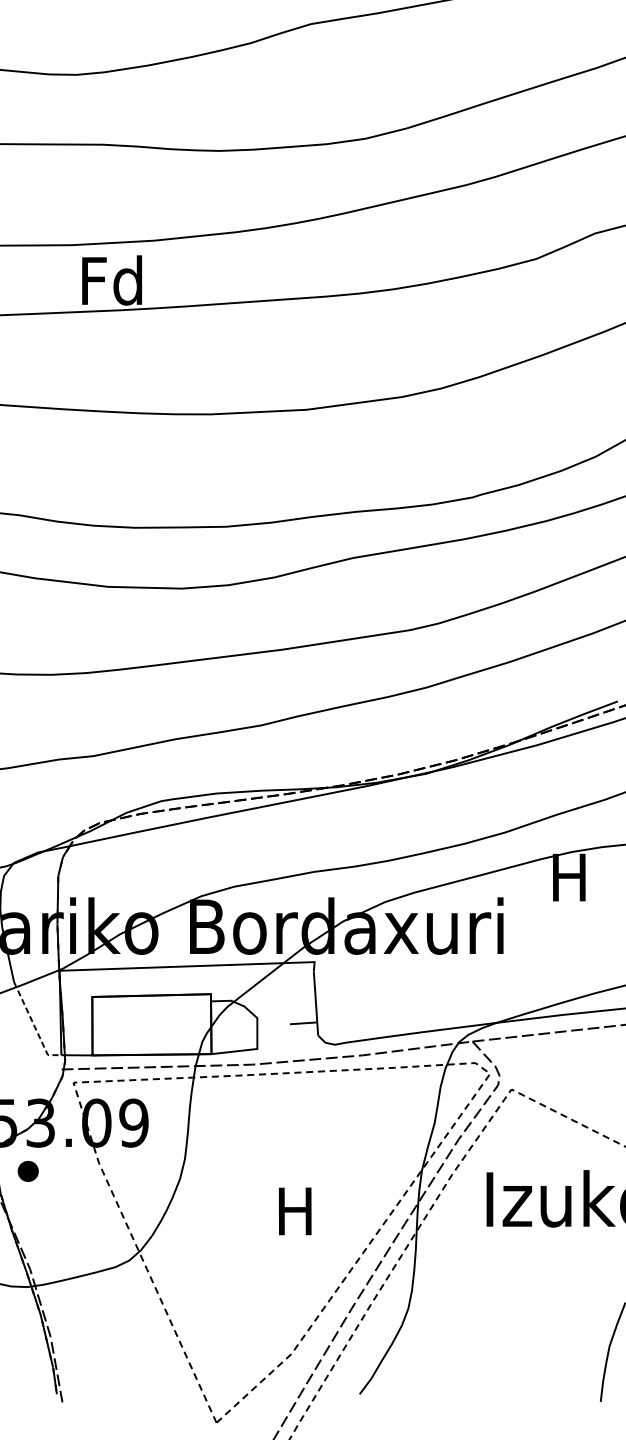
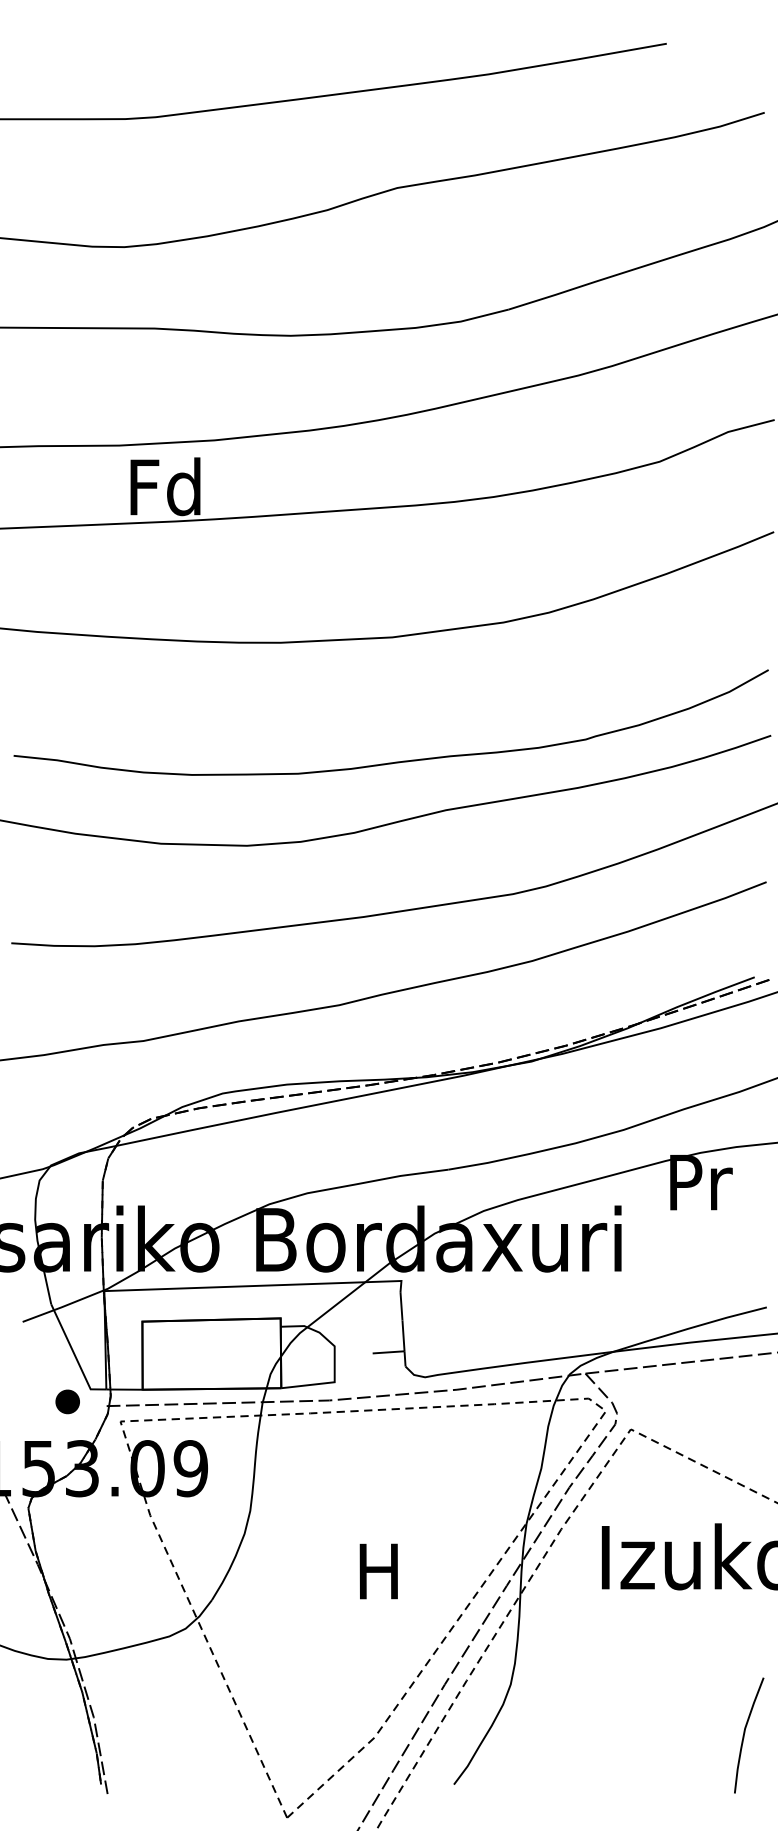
text: (572, 877) -> (701, 1182), H -> Pr
line: (34, 1025) -> (74, 1354), dashed -> solid
part: (28, 1171) -> (67, 1401), moved

